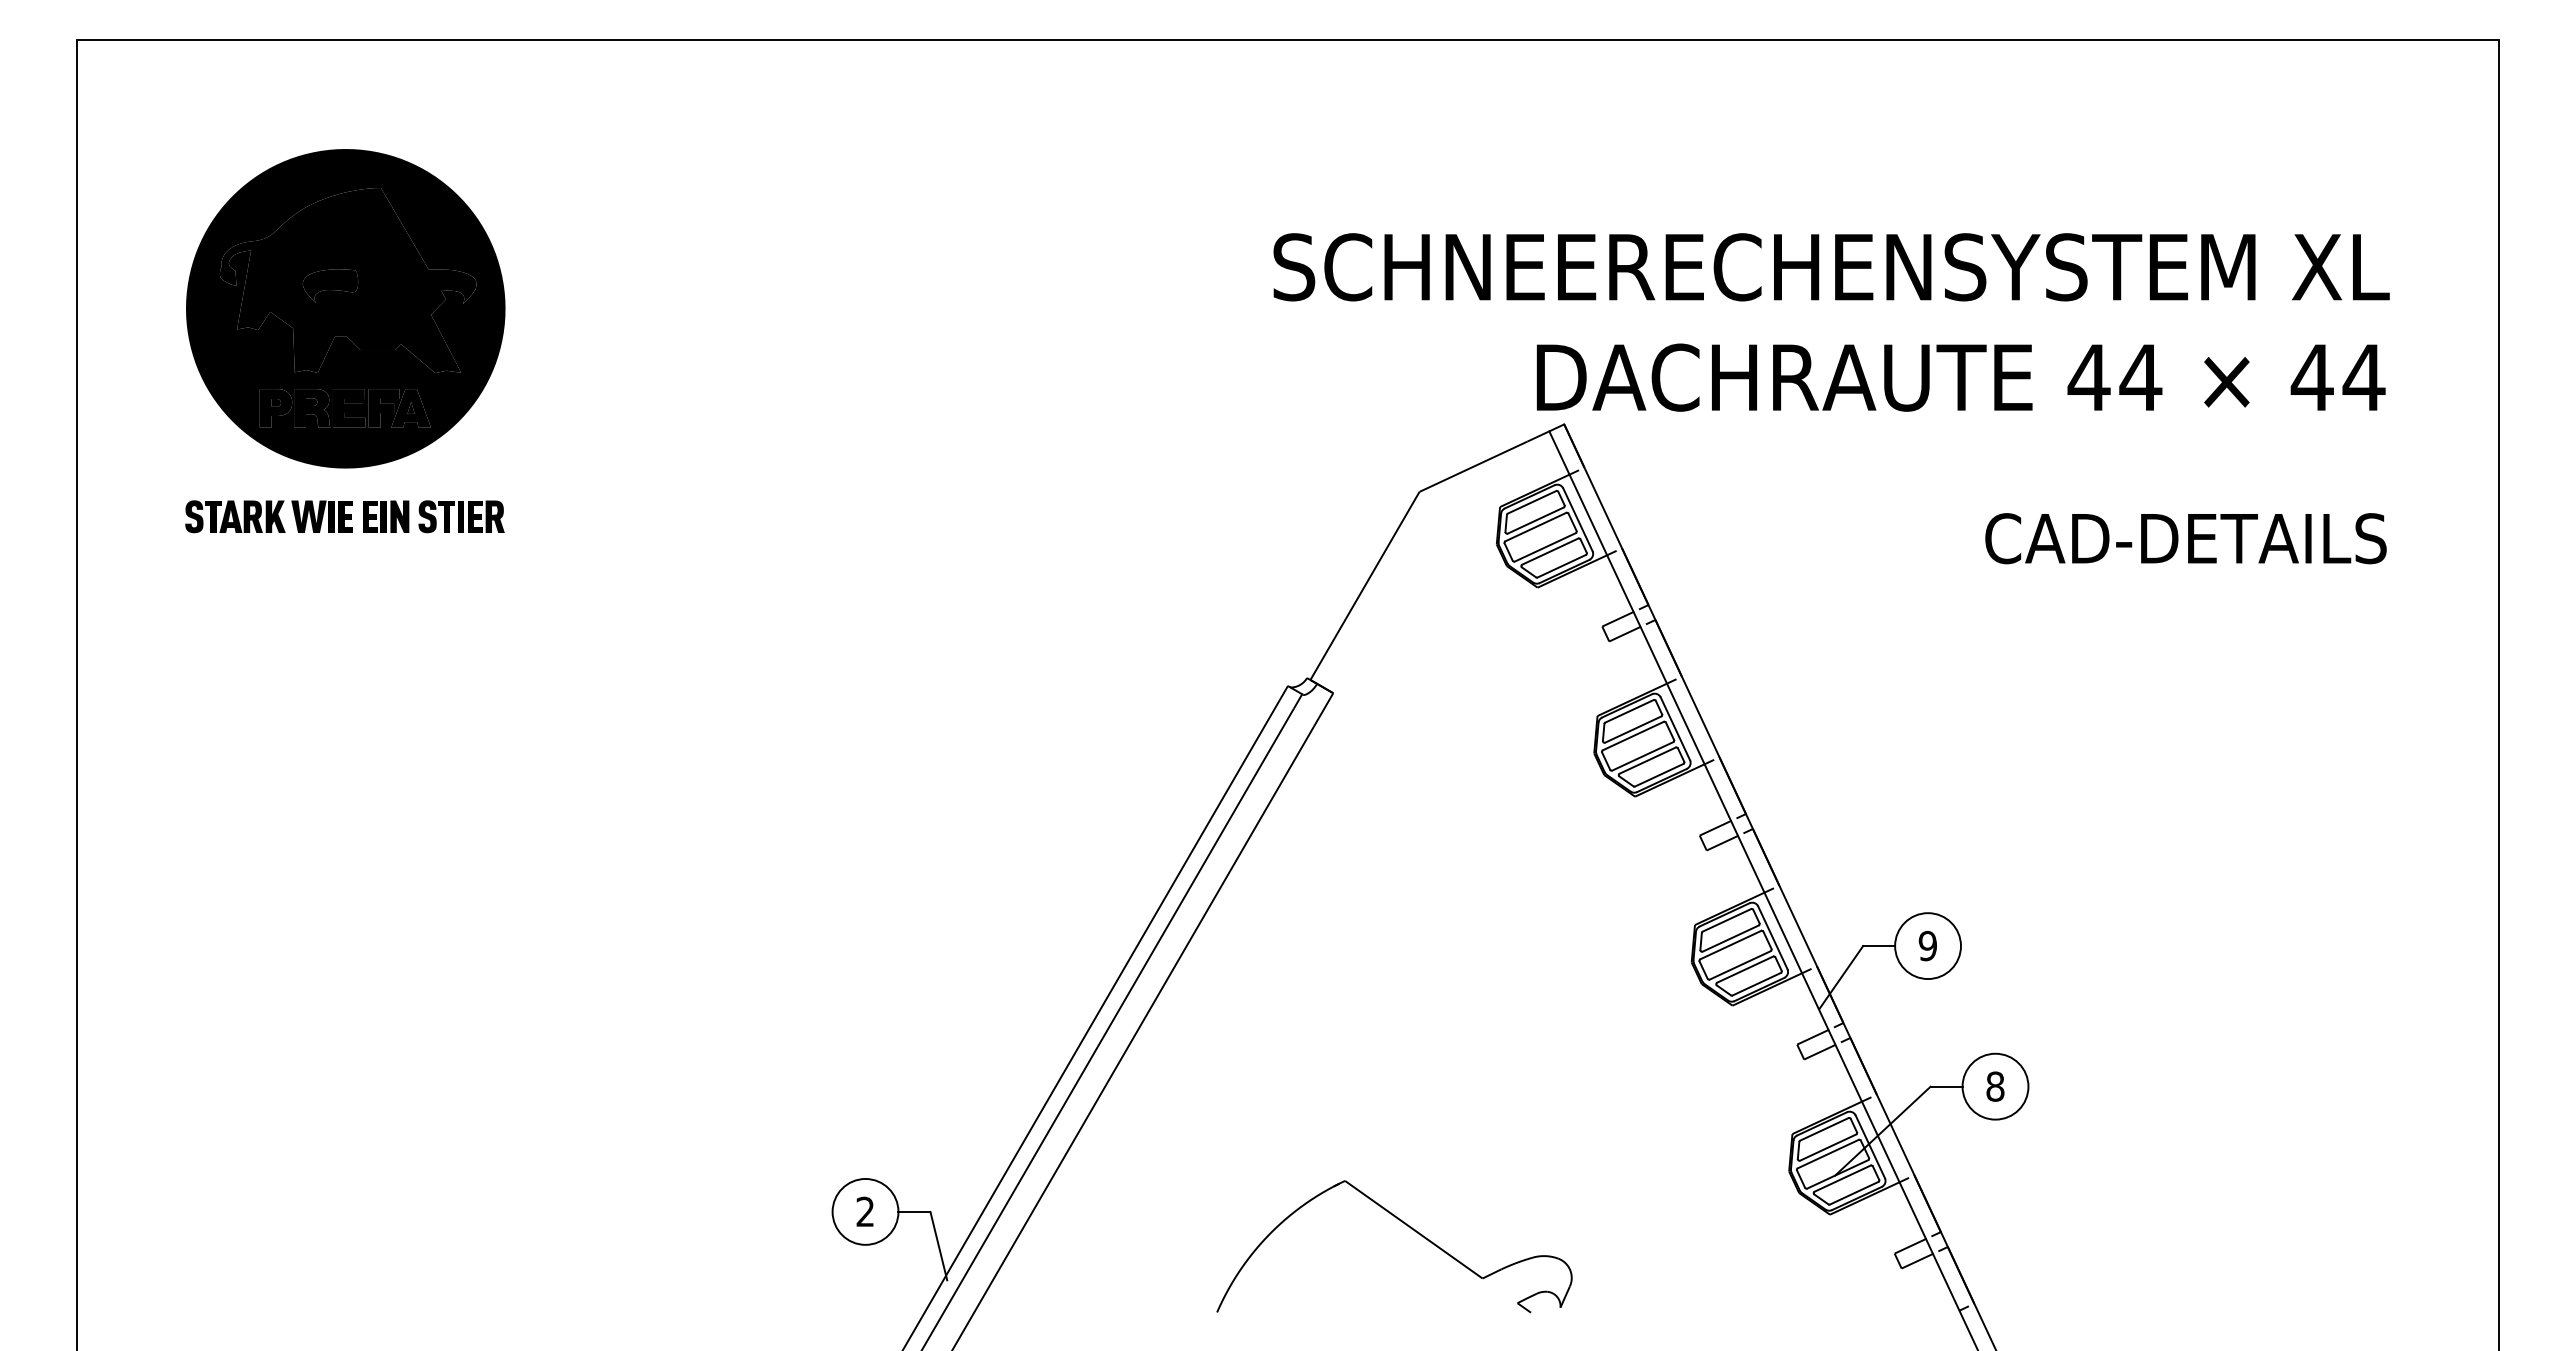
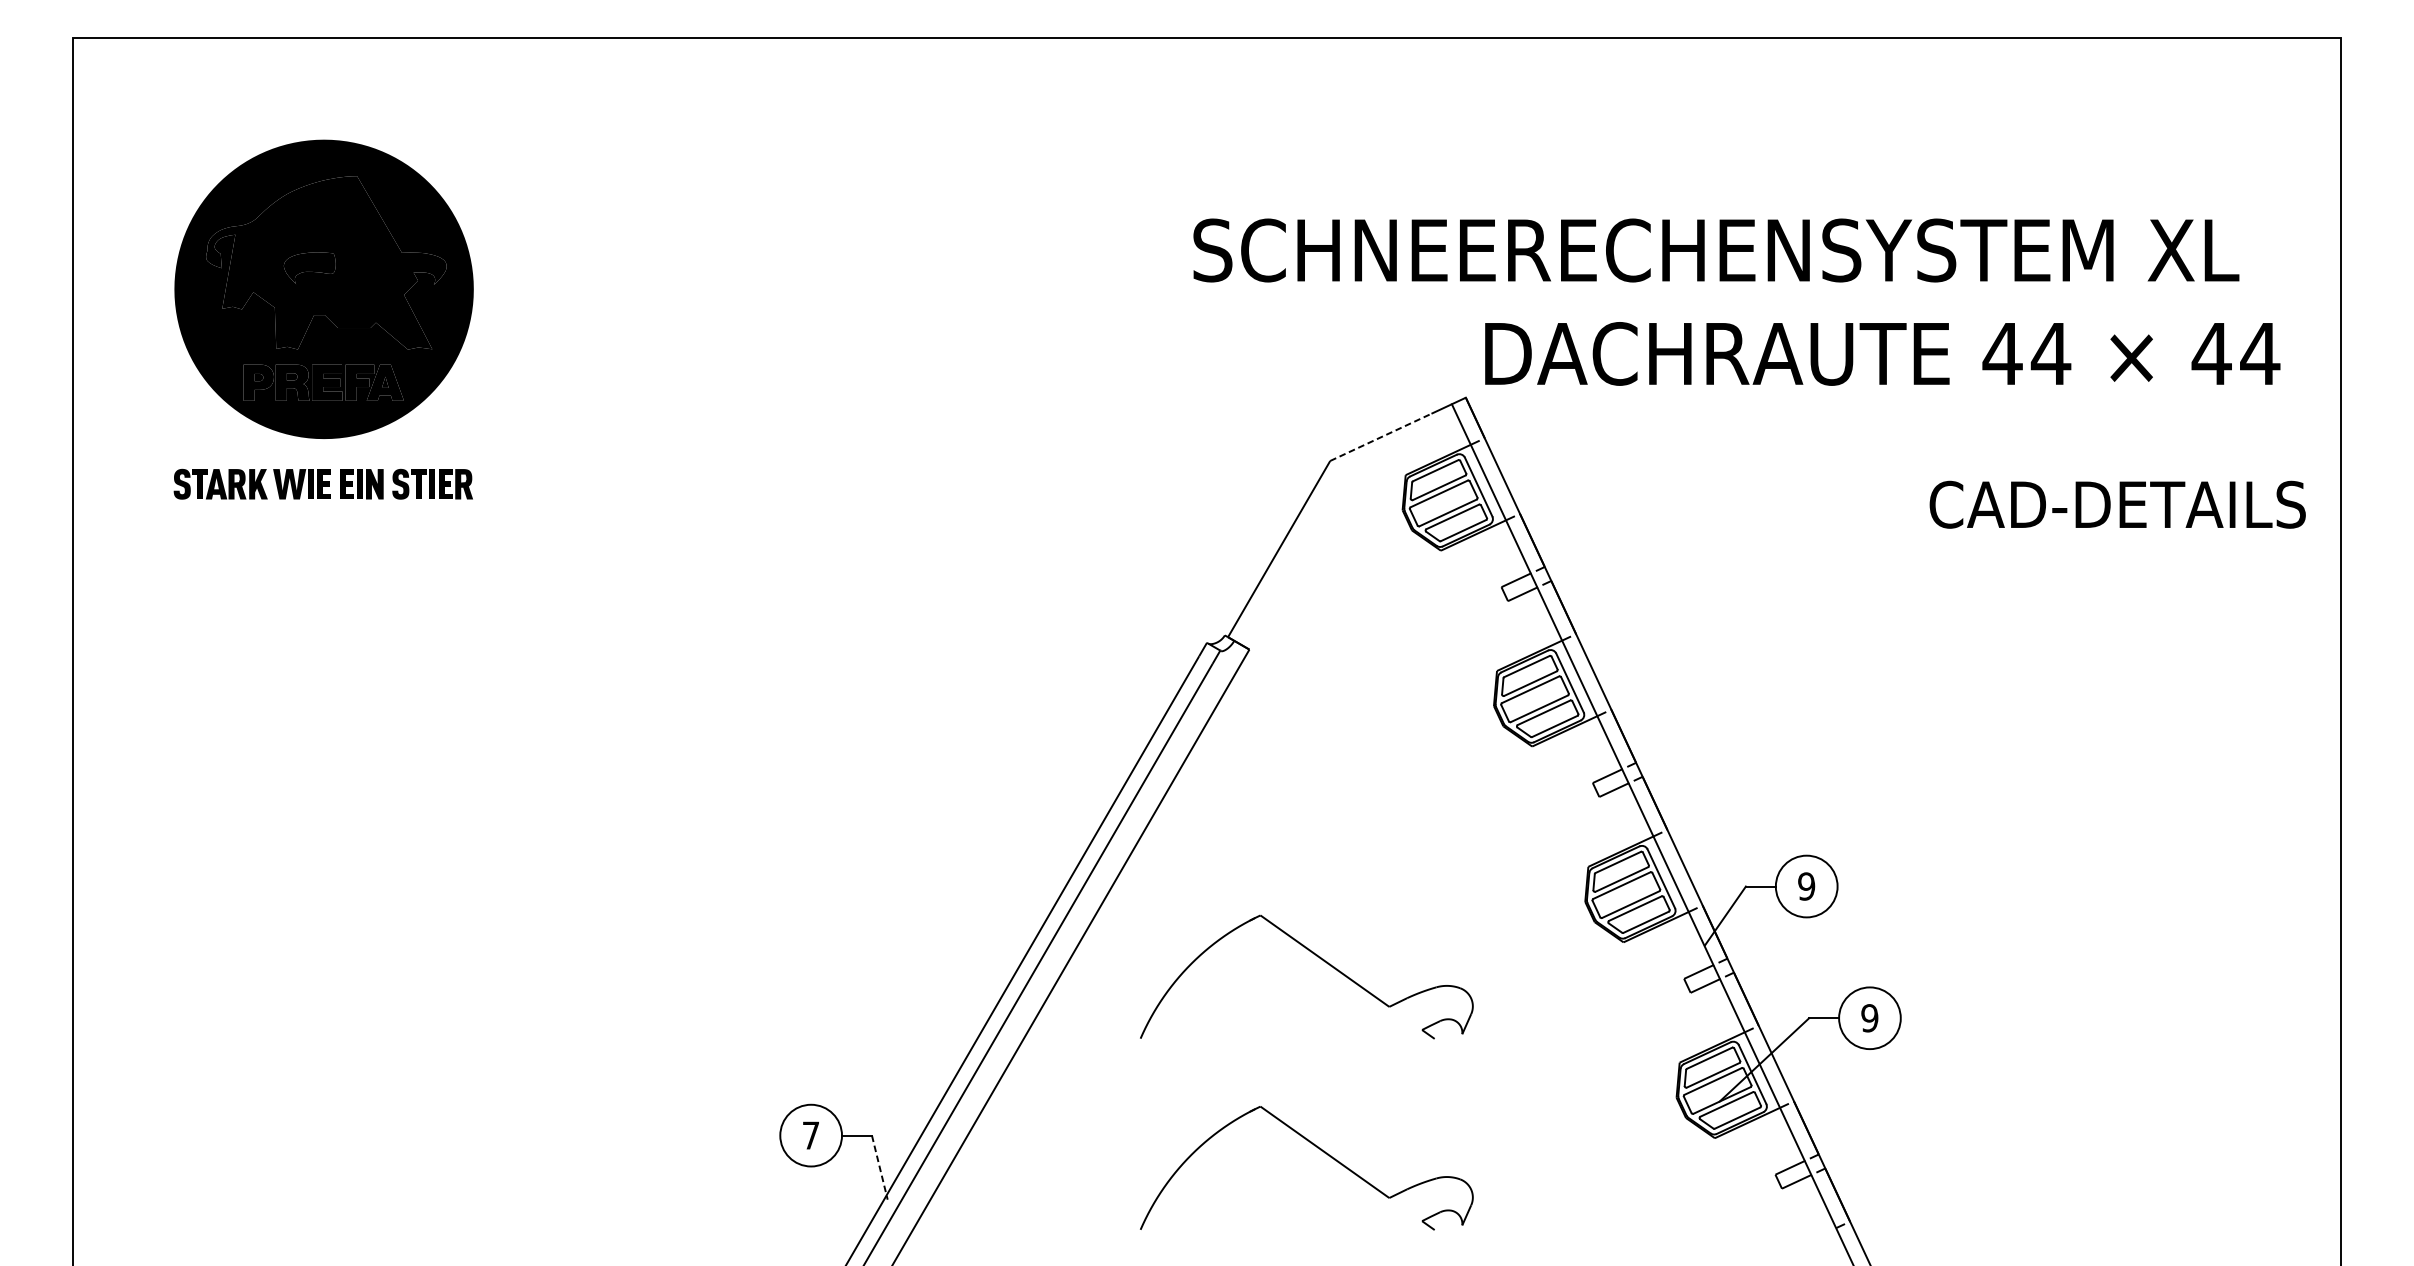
text: (1960, 377) -> (1882, 353), moved
line: (1473, 466) -> (1380, 437), solid -> dashed
text: (2185, 538) -> (2117, 504), moved
part: (1408, 1023) -> (1319, 959), added
text: (1995, 1086) -> (1869, 1018), 8 -> 9
text: (864, 1211) -> (810, 1135), 2 -> 7
line: (938, 1246) -> (879, 1168), solid -> dashed

